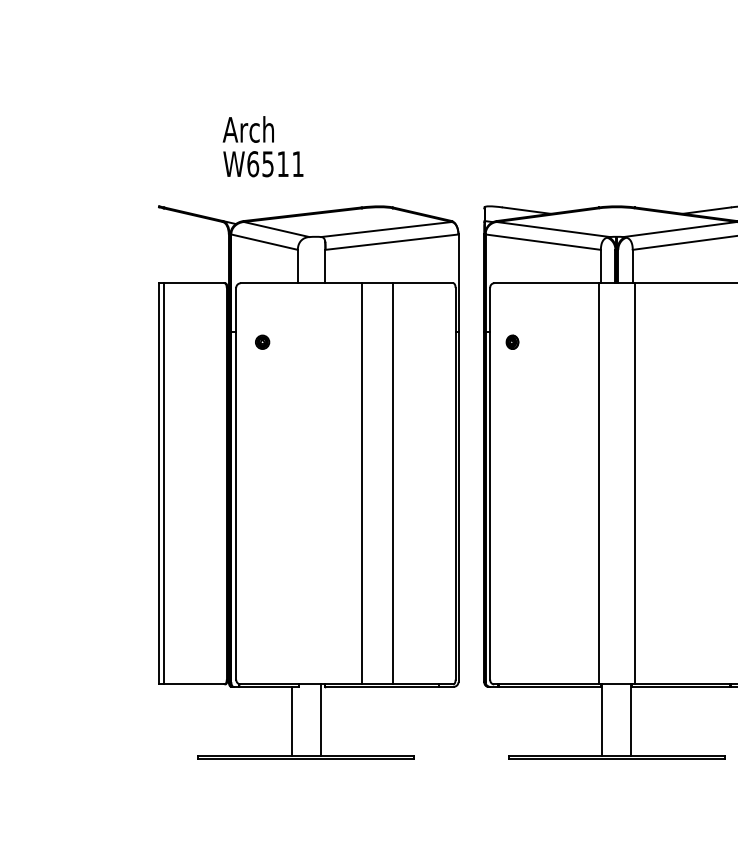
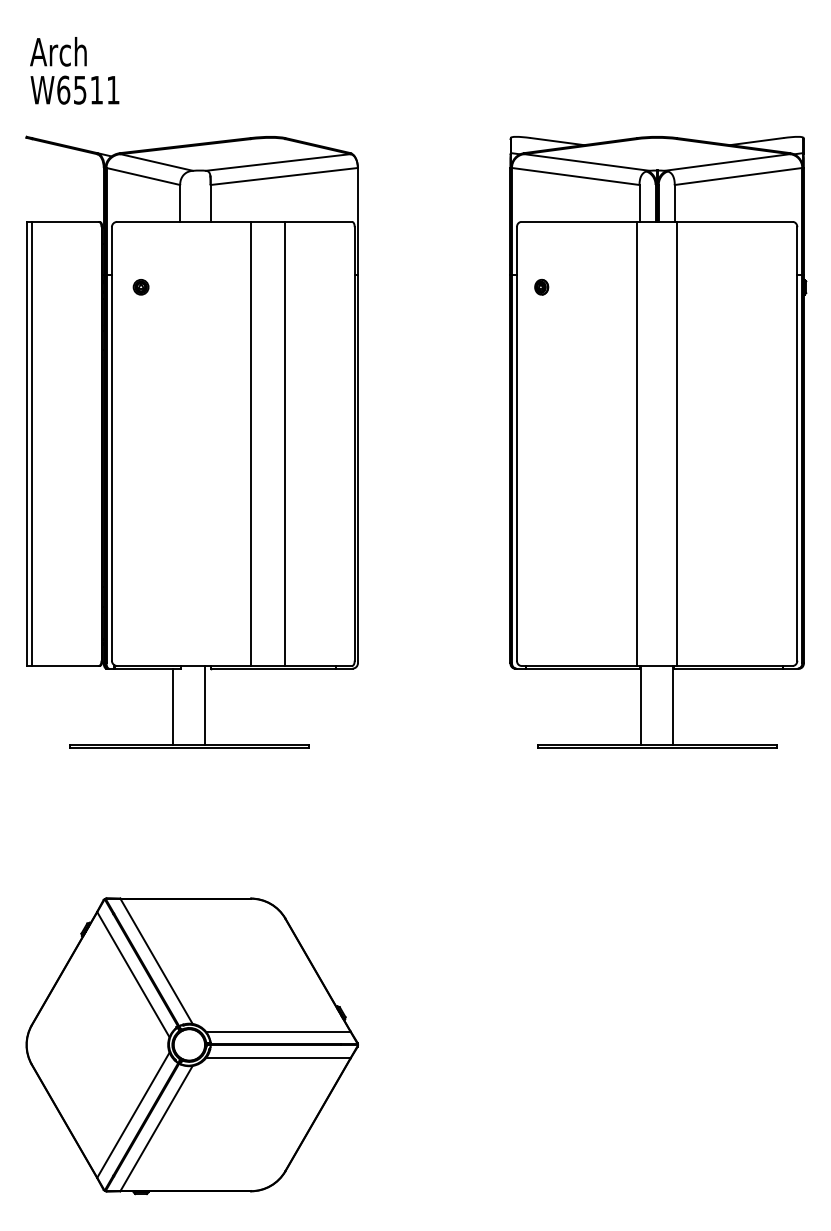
text: (262, 146) -> (74, 70), moved
part: (308, 481) -> (191, 441), moved

